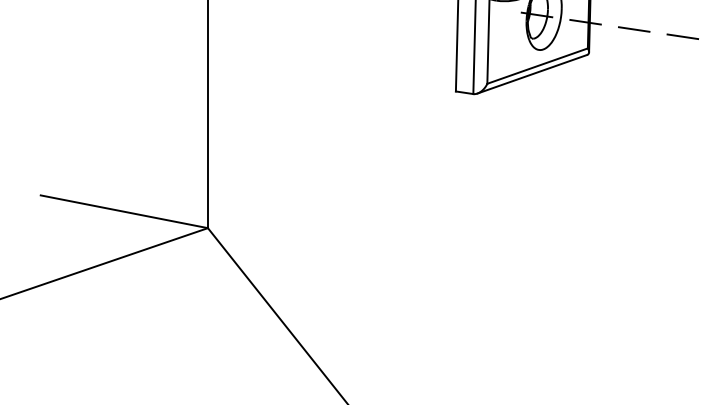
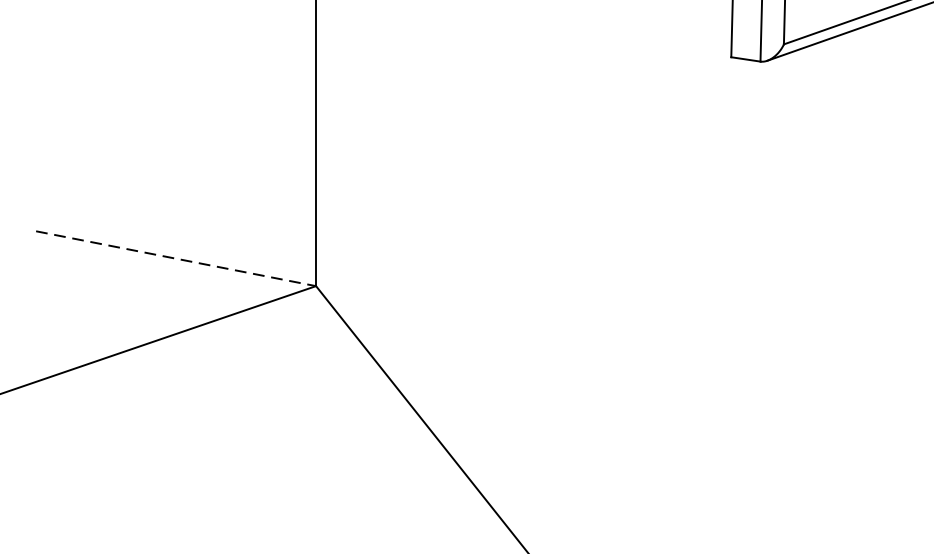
line: (124, 211) -> (176, 258), solid -> dashed

